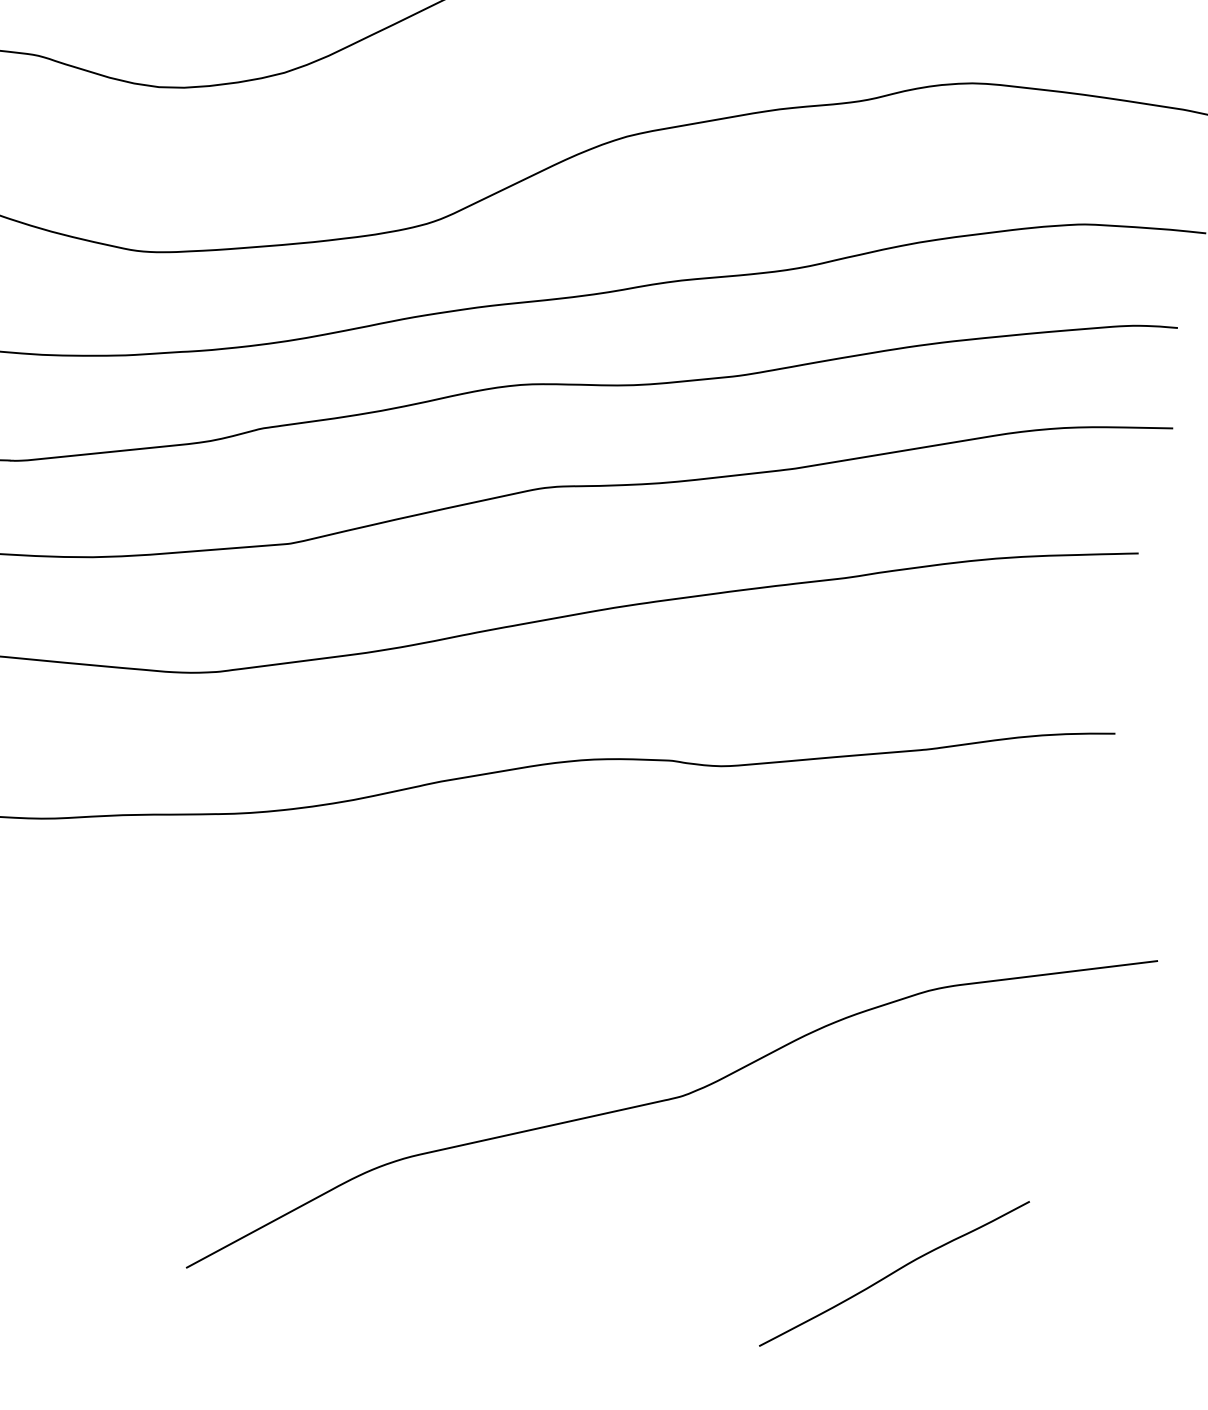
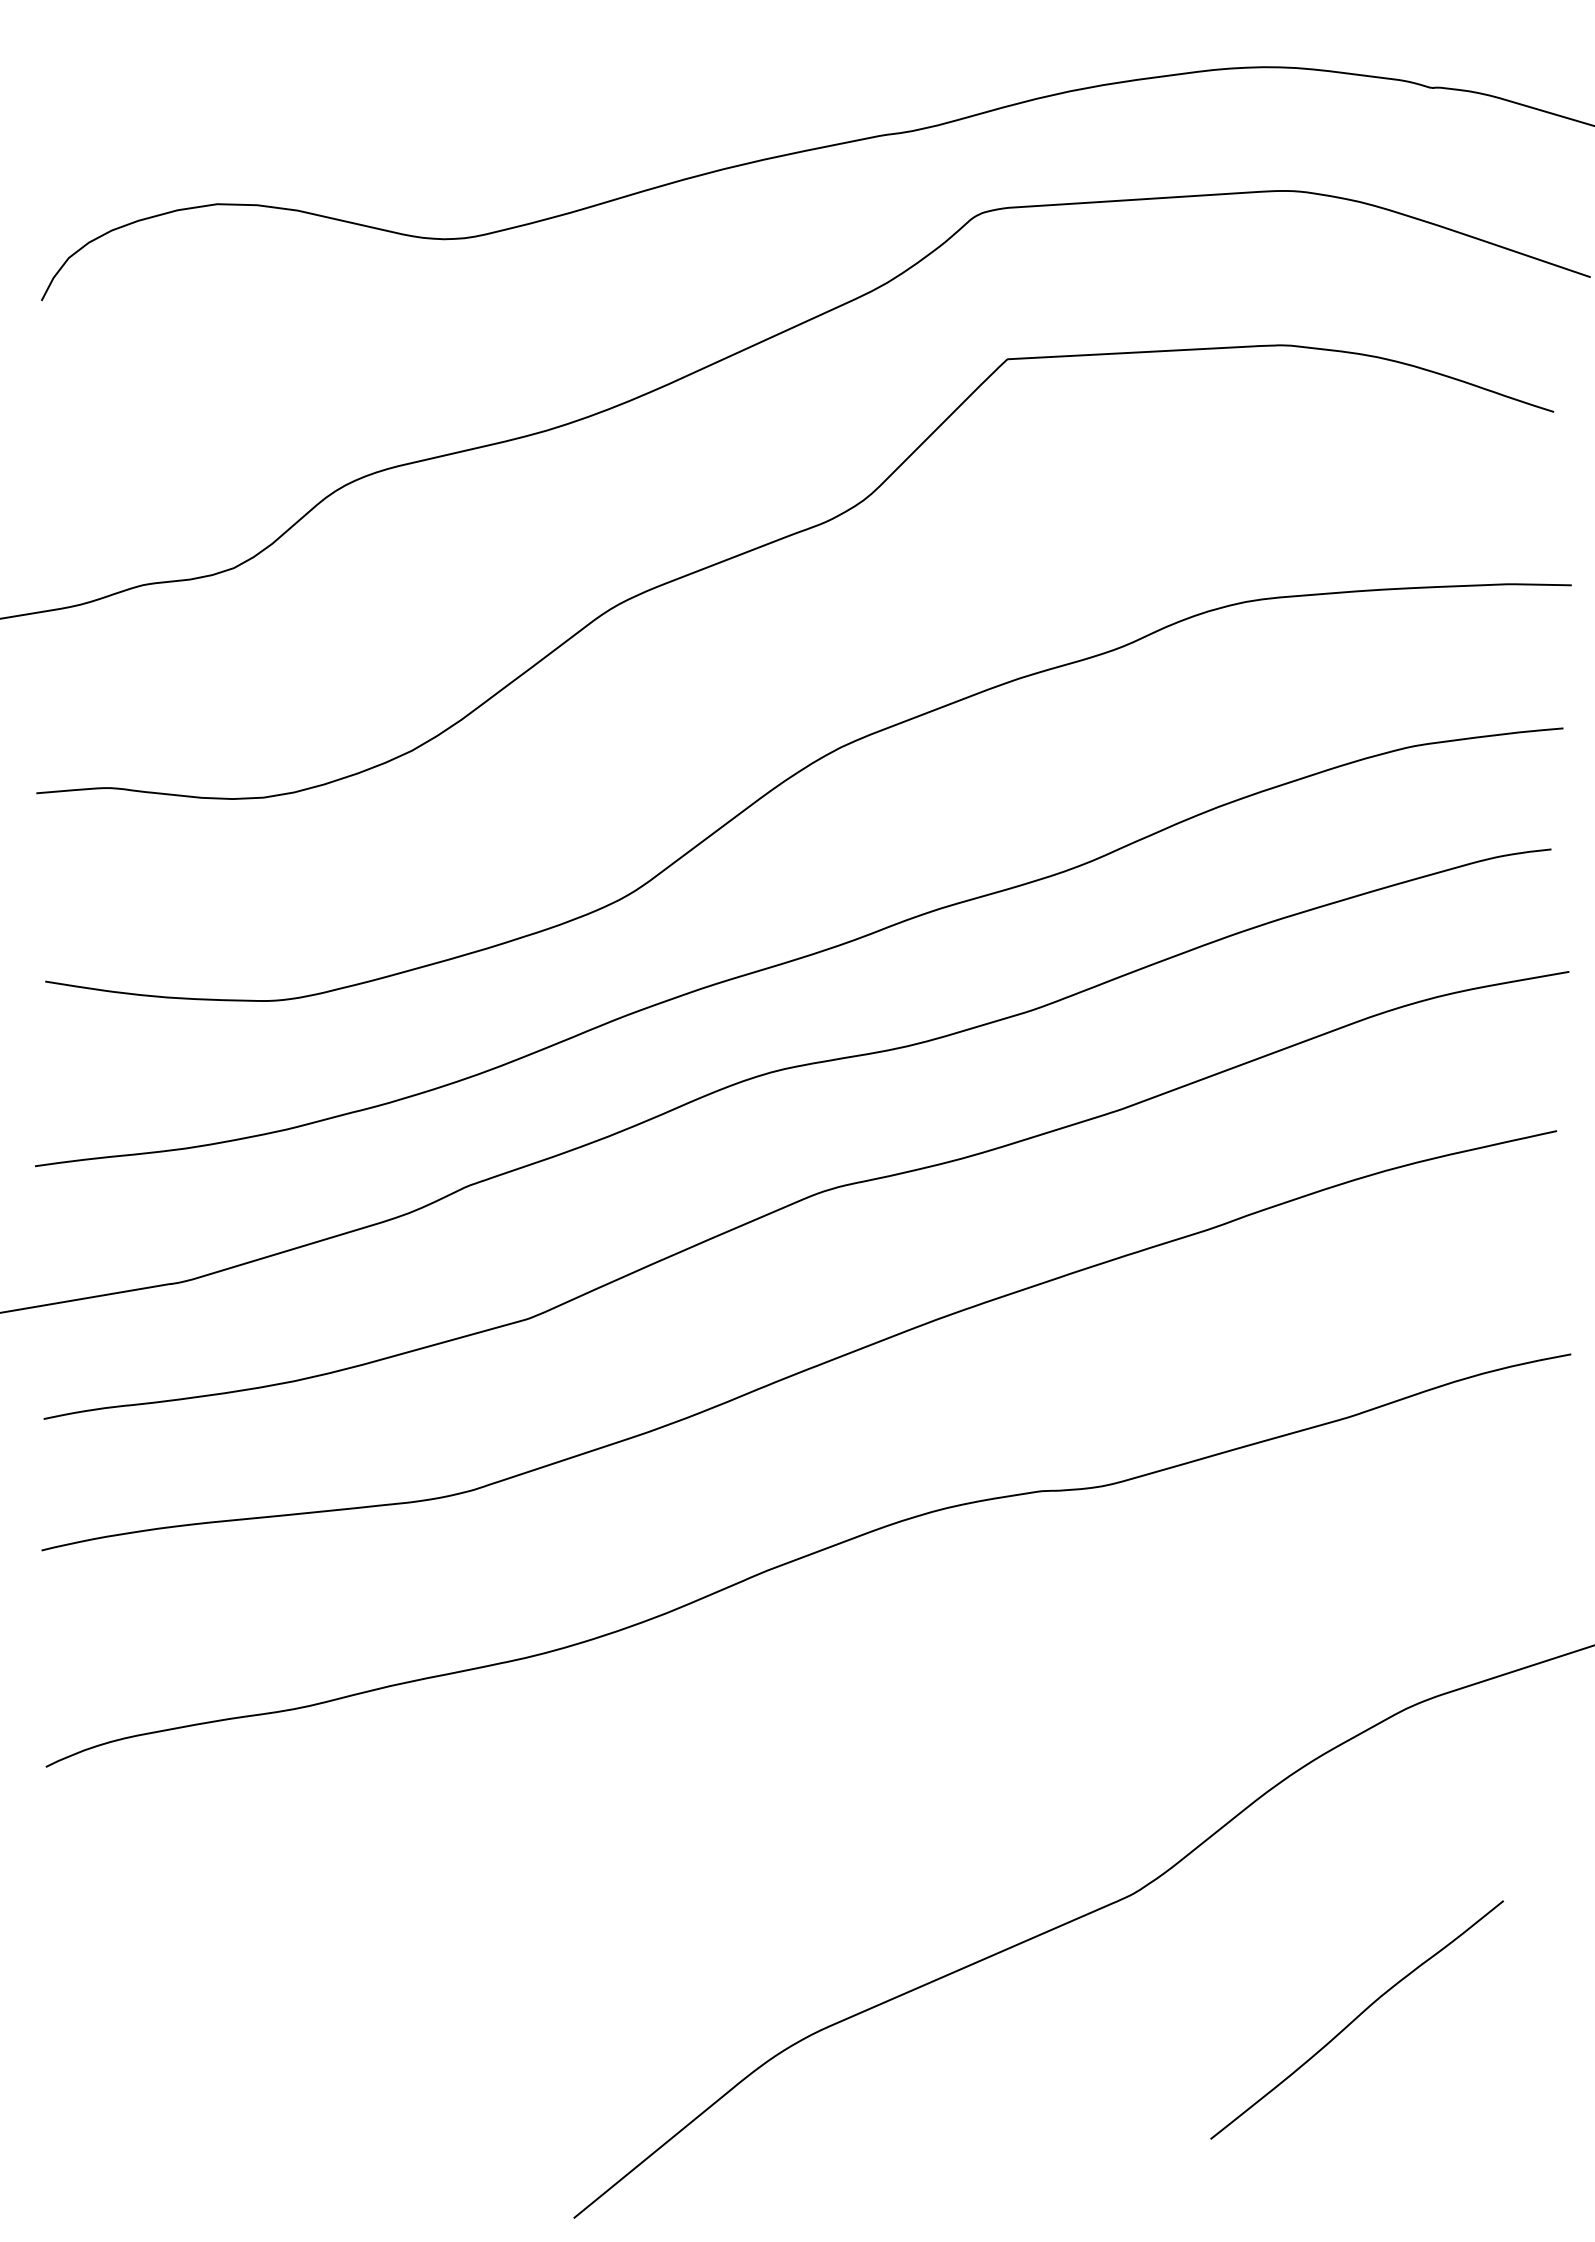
curve: (894, 1273) -> (1356, 2019), moved

